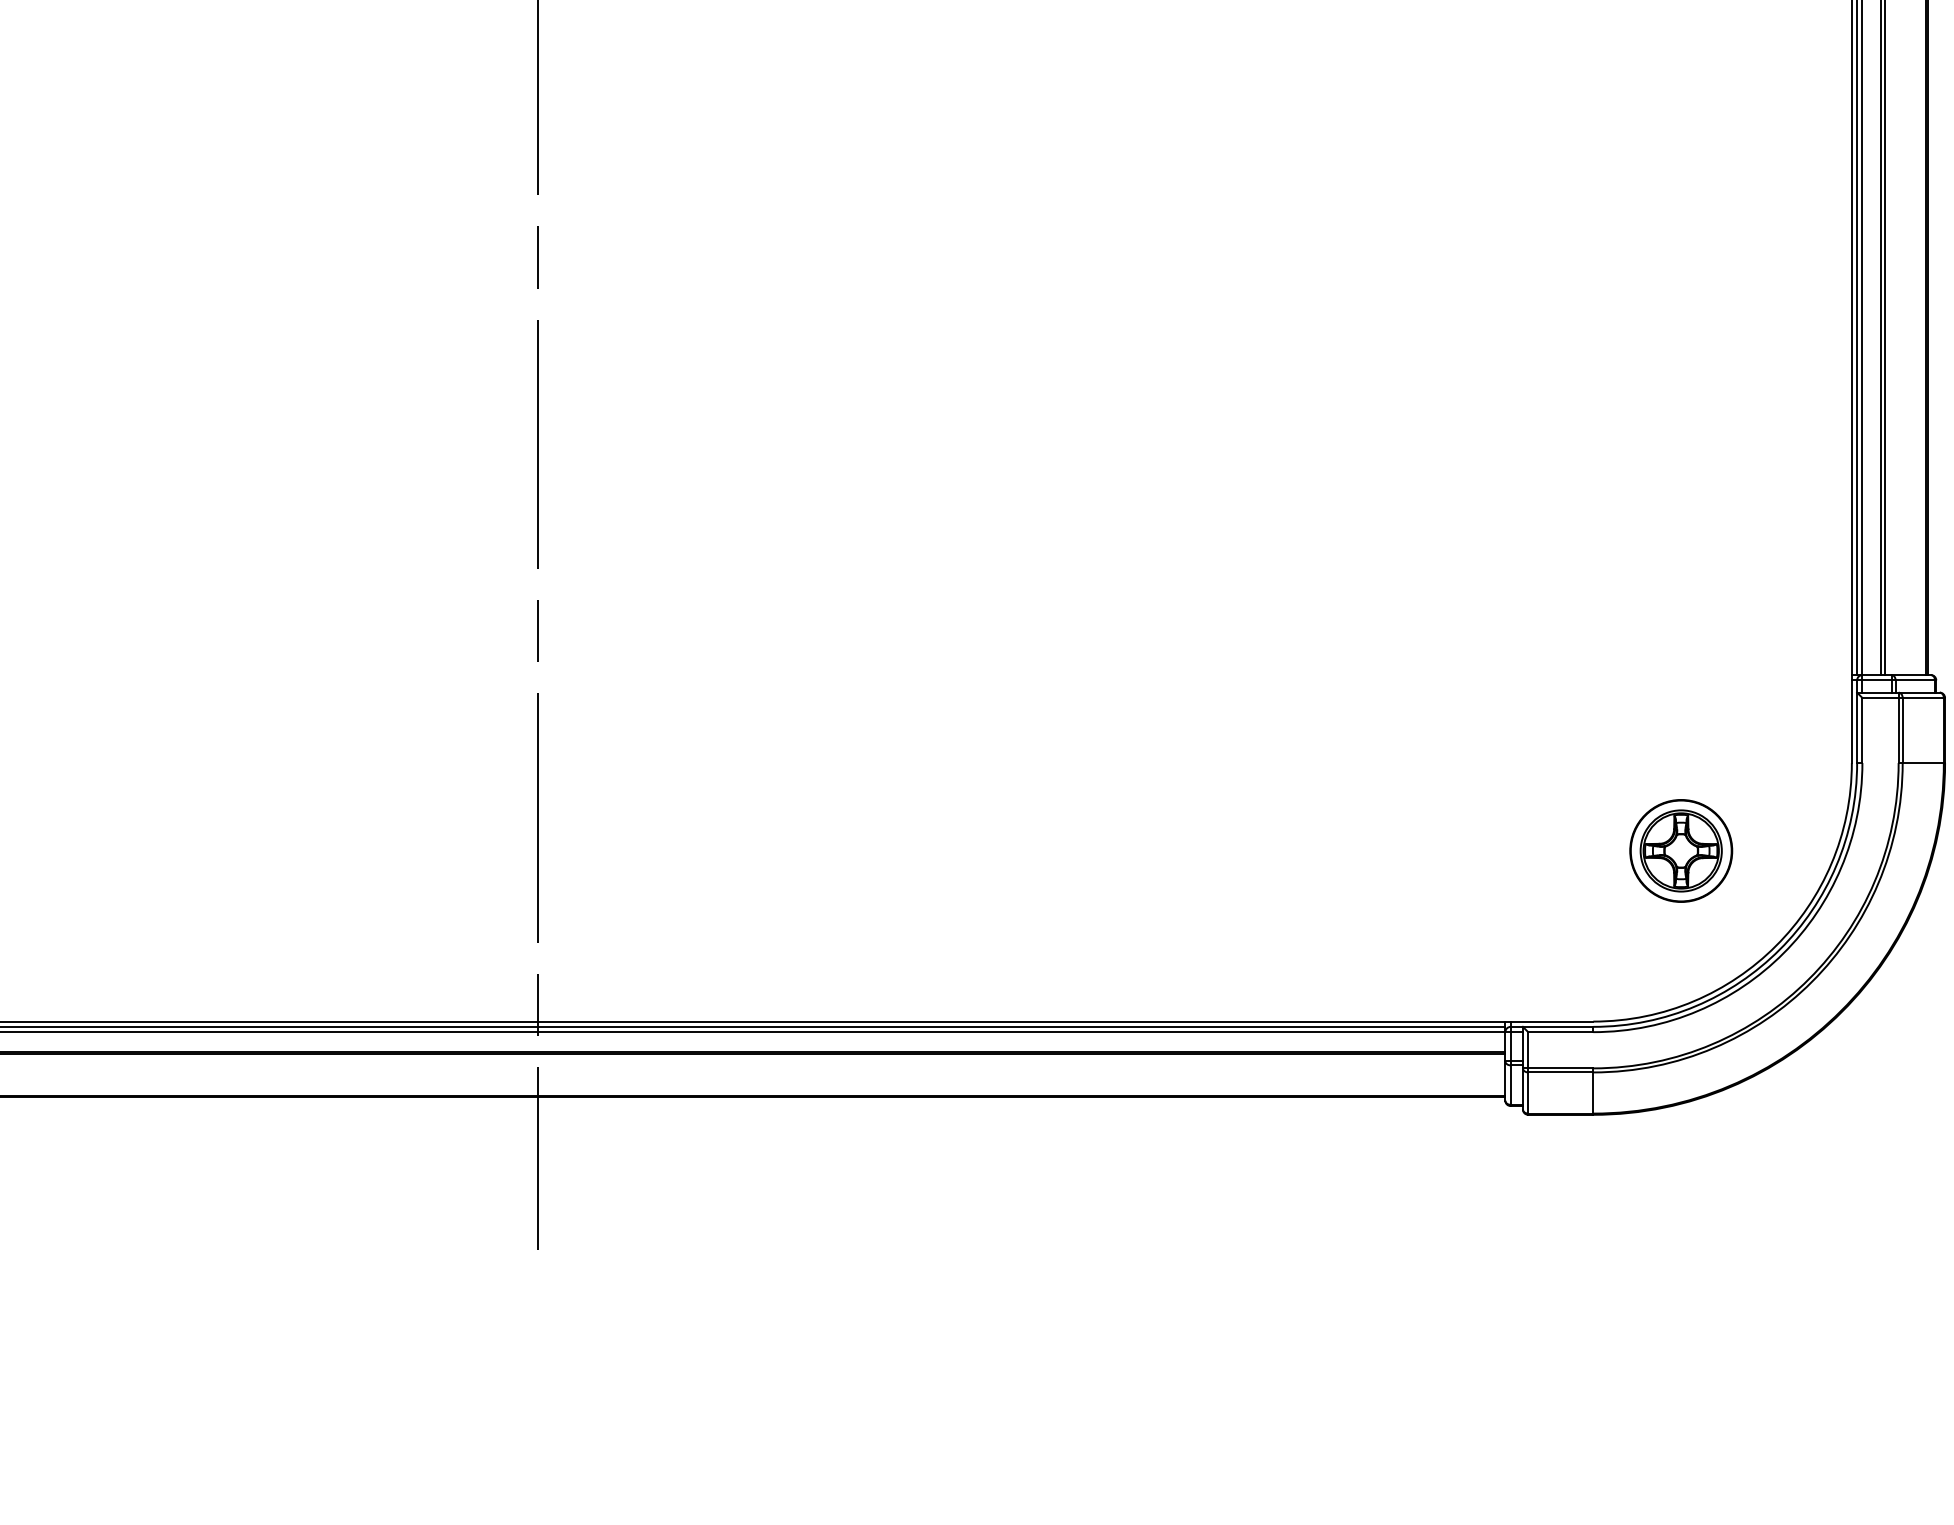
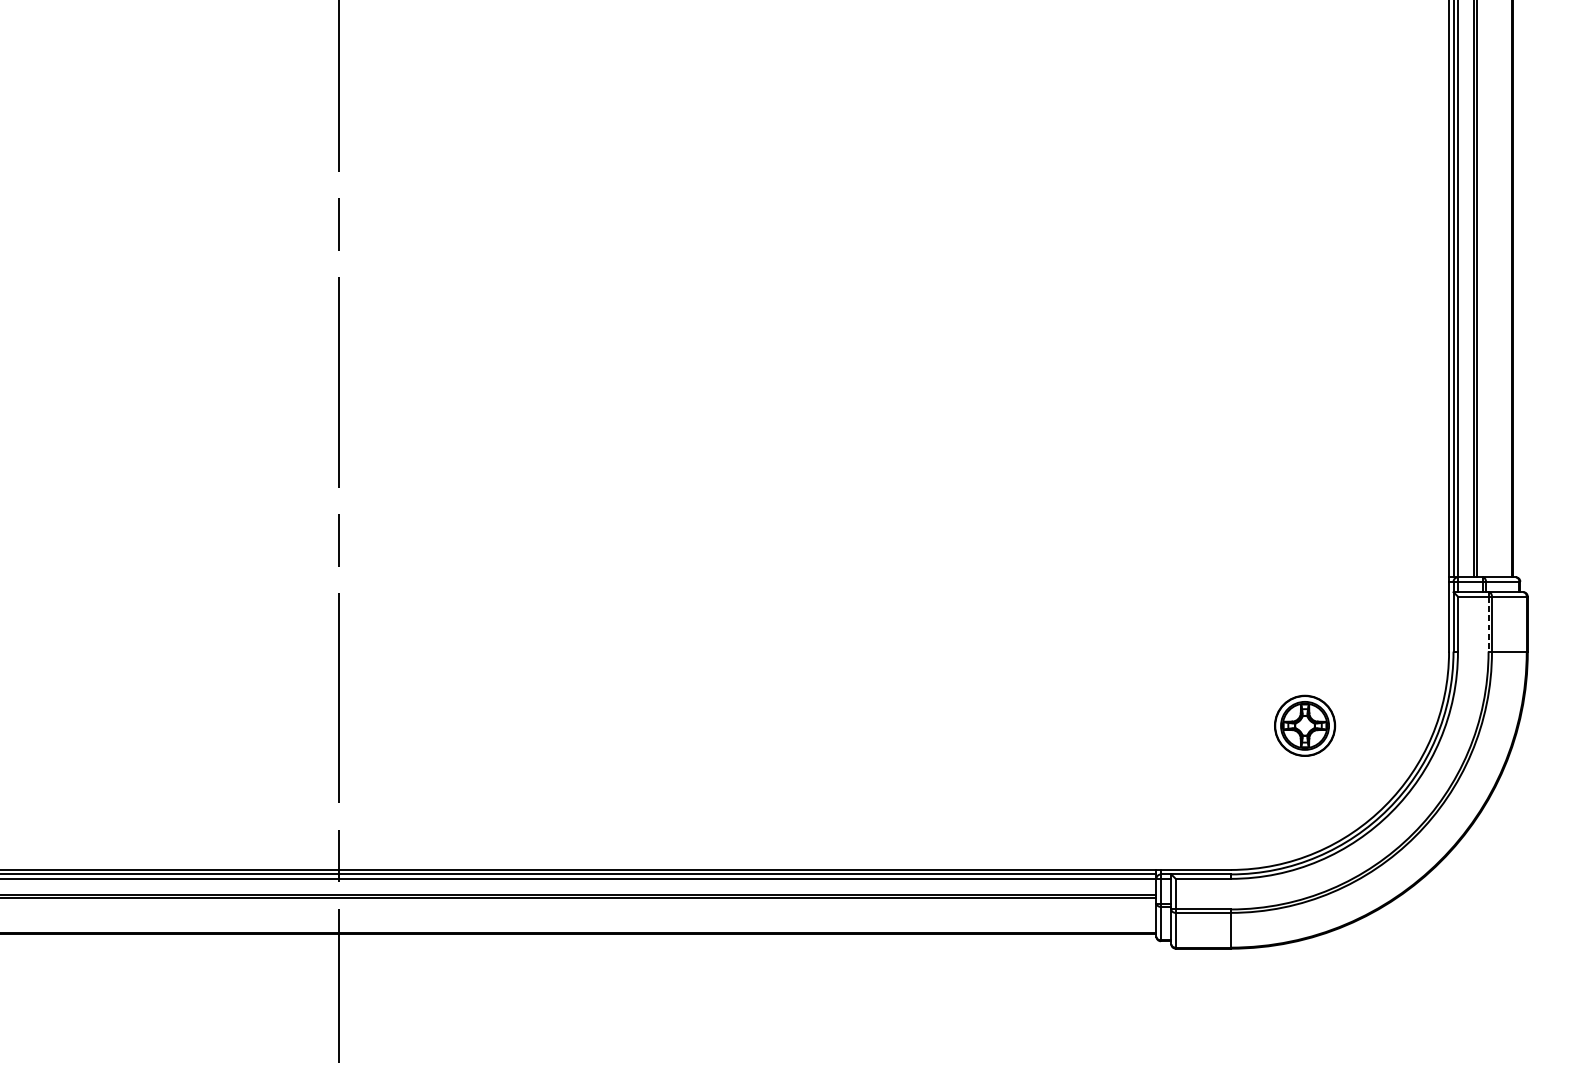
line: (1898, 730) -> (1488, 624), solid -> dashed
part: (1681, 850) -> (1305, 725), size x0.7

